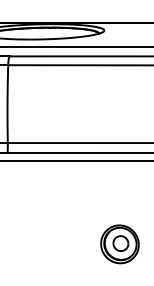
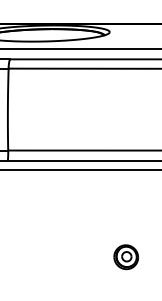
part: (119, 244) -> (125, 257), size x0.6

